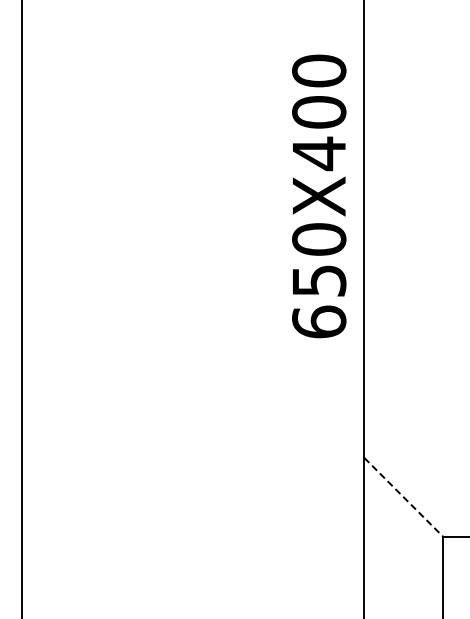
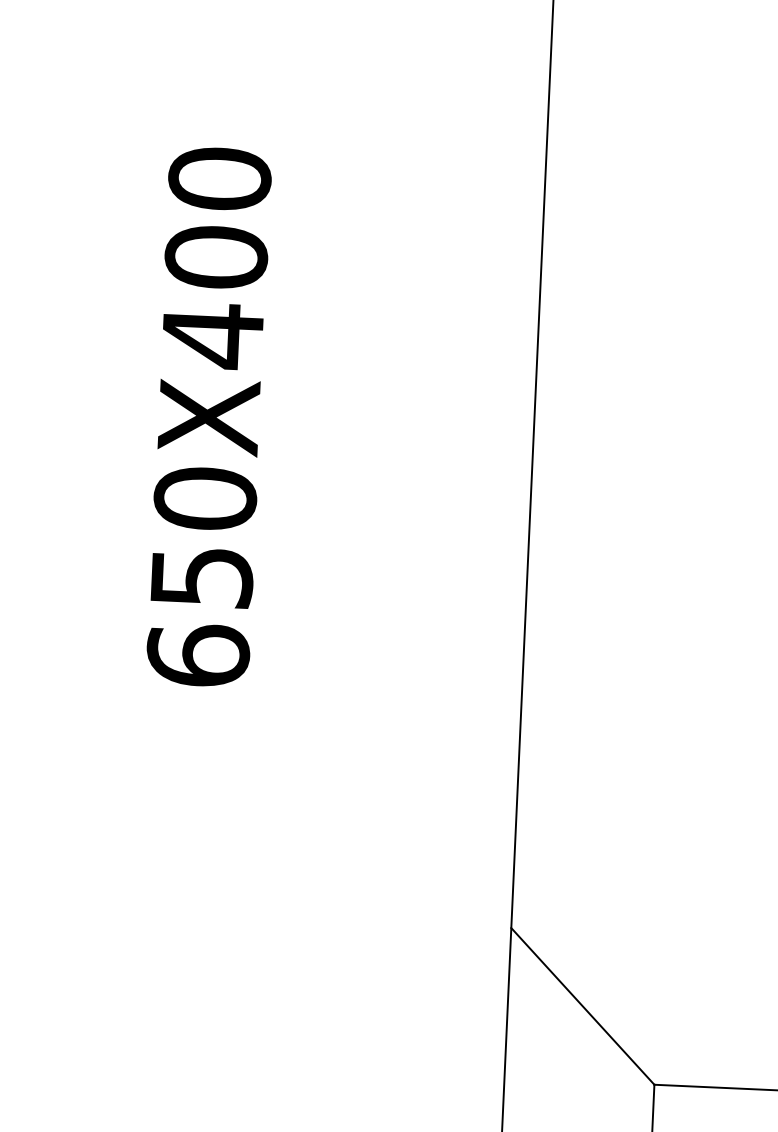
text: (319, 196) -> (209, 417), moved
line: (403, 497) -> (582, 1006), dashed -> solid

